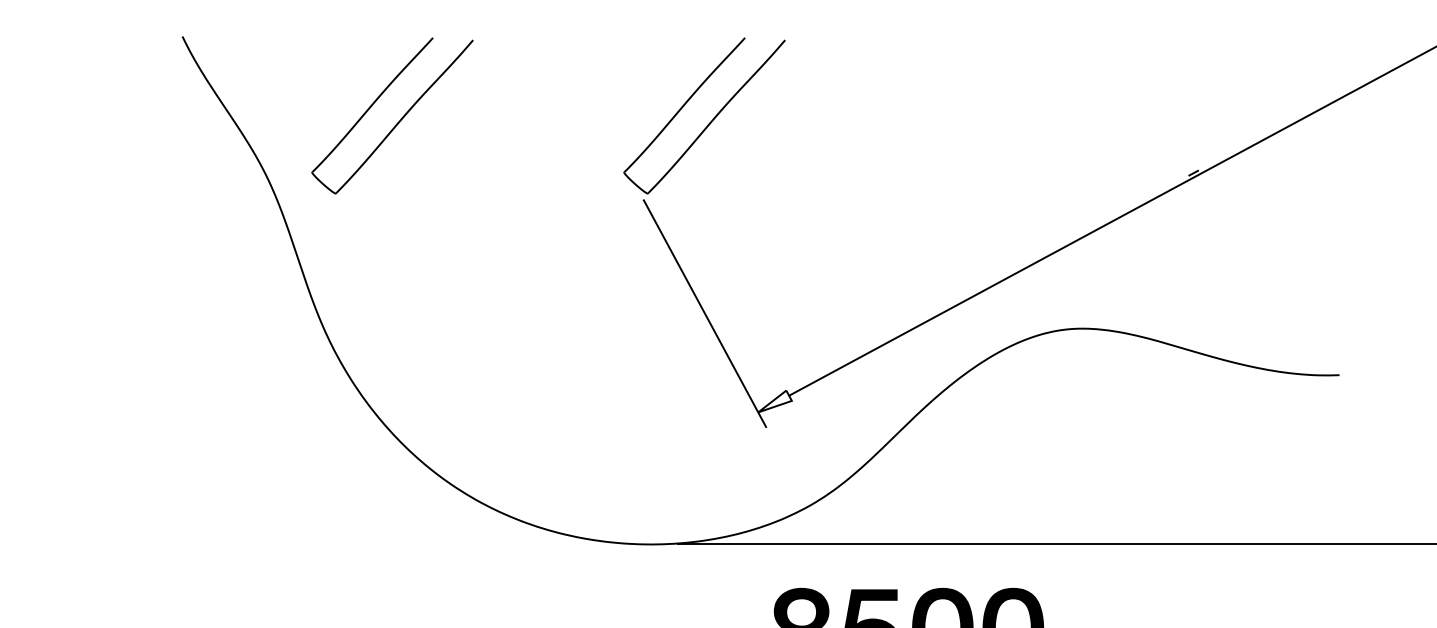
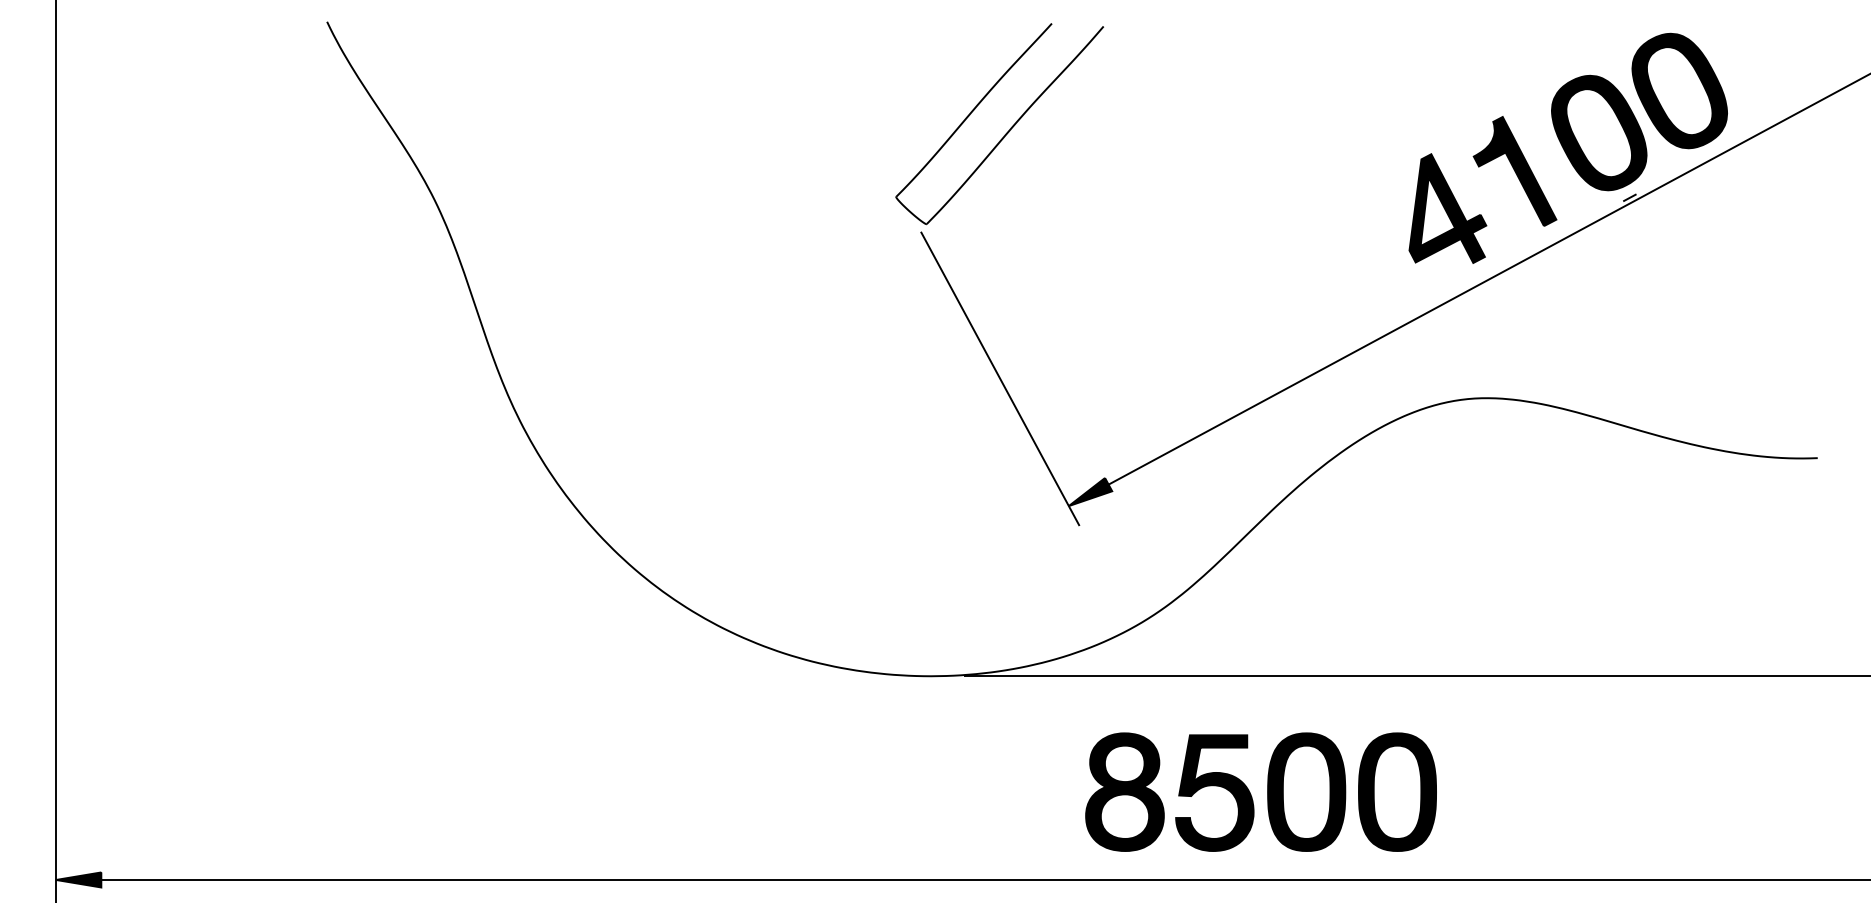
part: (398, 121) -> (605, 131), removed
part: (1145, 134) -> (1567, 147), added
fill: (775, 401) -> (1090, 492), added

